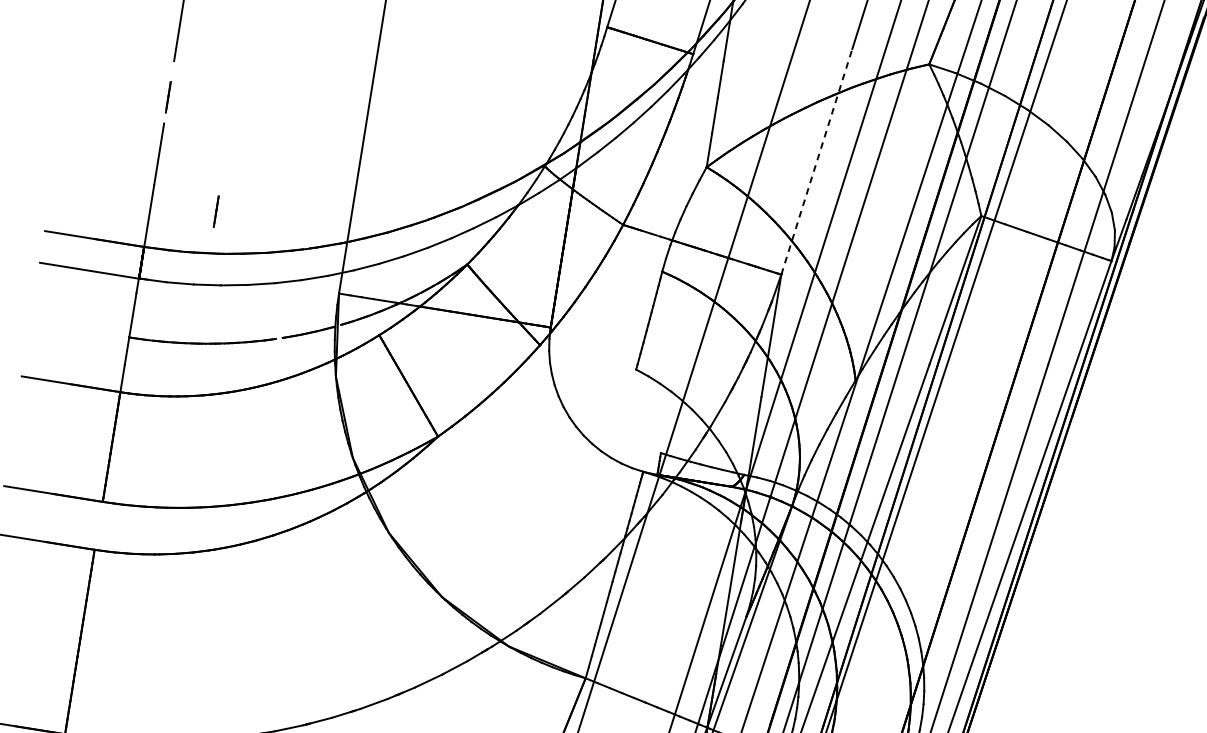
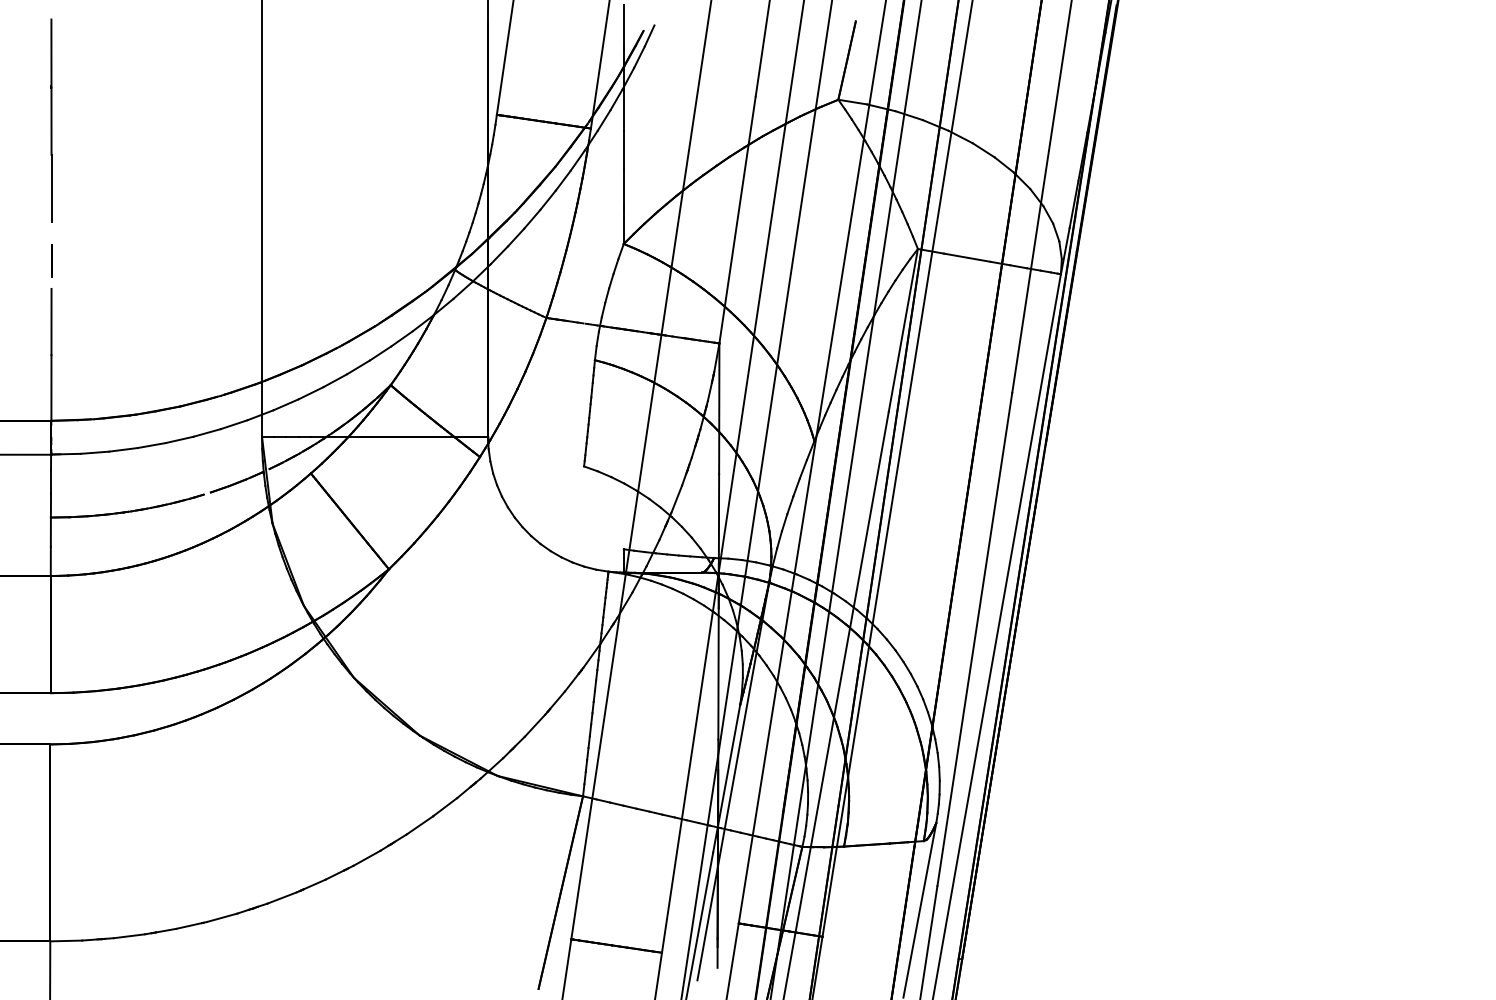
line: (816, 161) -> (737, 219), dashed -> solid
line: (216, 211) -> (120, 371), removed

